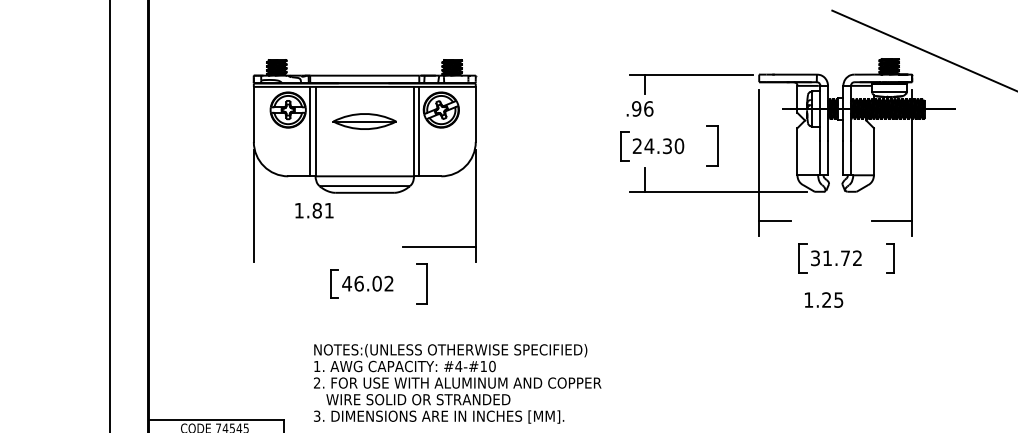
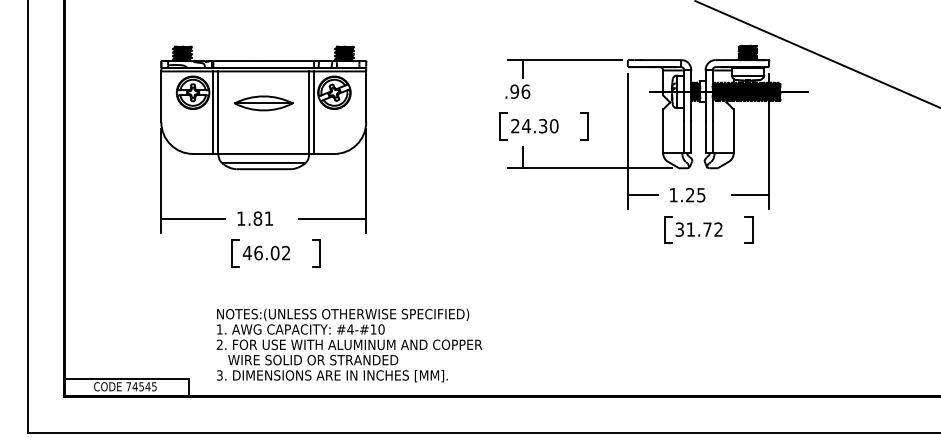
part: (712, 146) -> (584, 126), size x0.71
text: (313, 210) -> (254, 218), moved
line: (288, 246) -> (193, 218), added
part: (421, 284) -> (316, 253), size x0.71
text: (823, 300) -> (687, 195), moved

